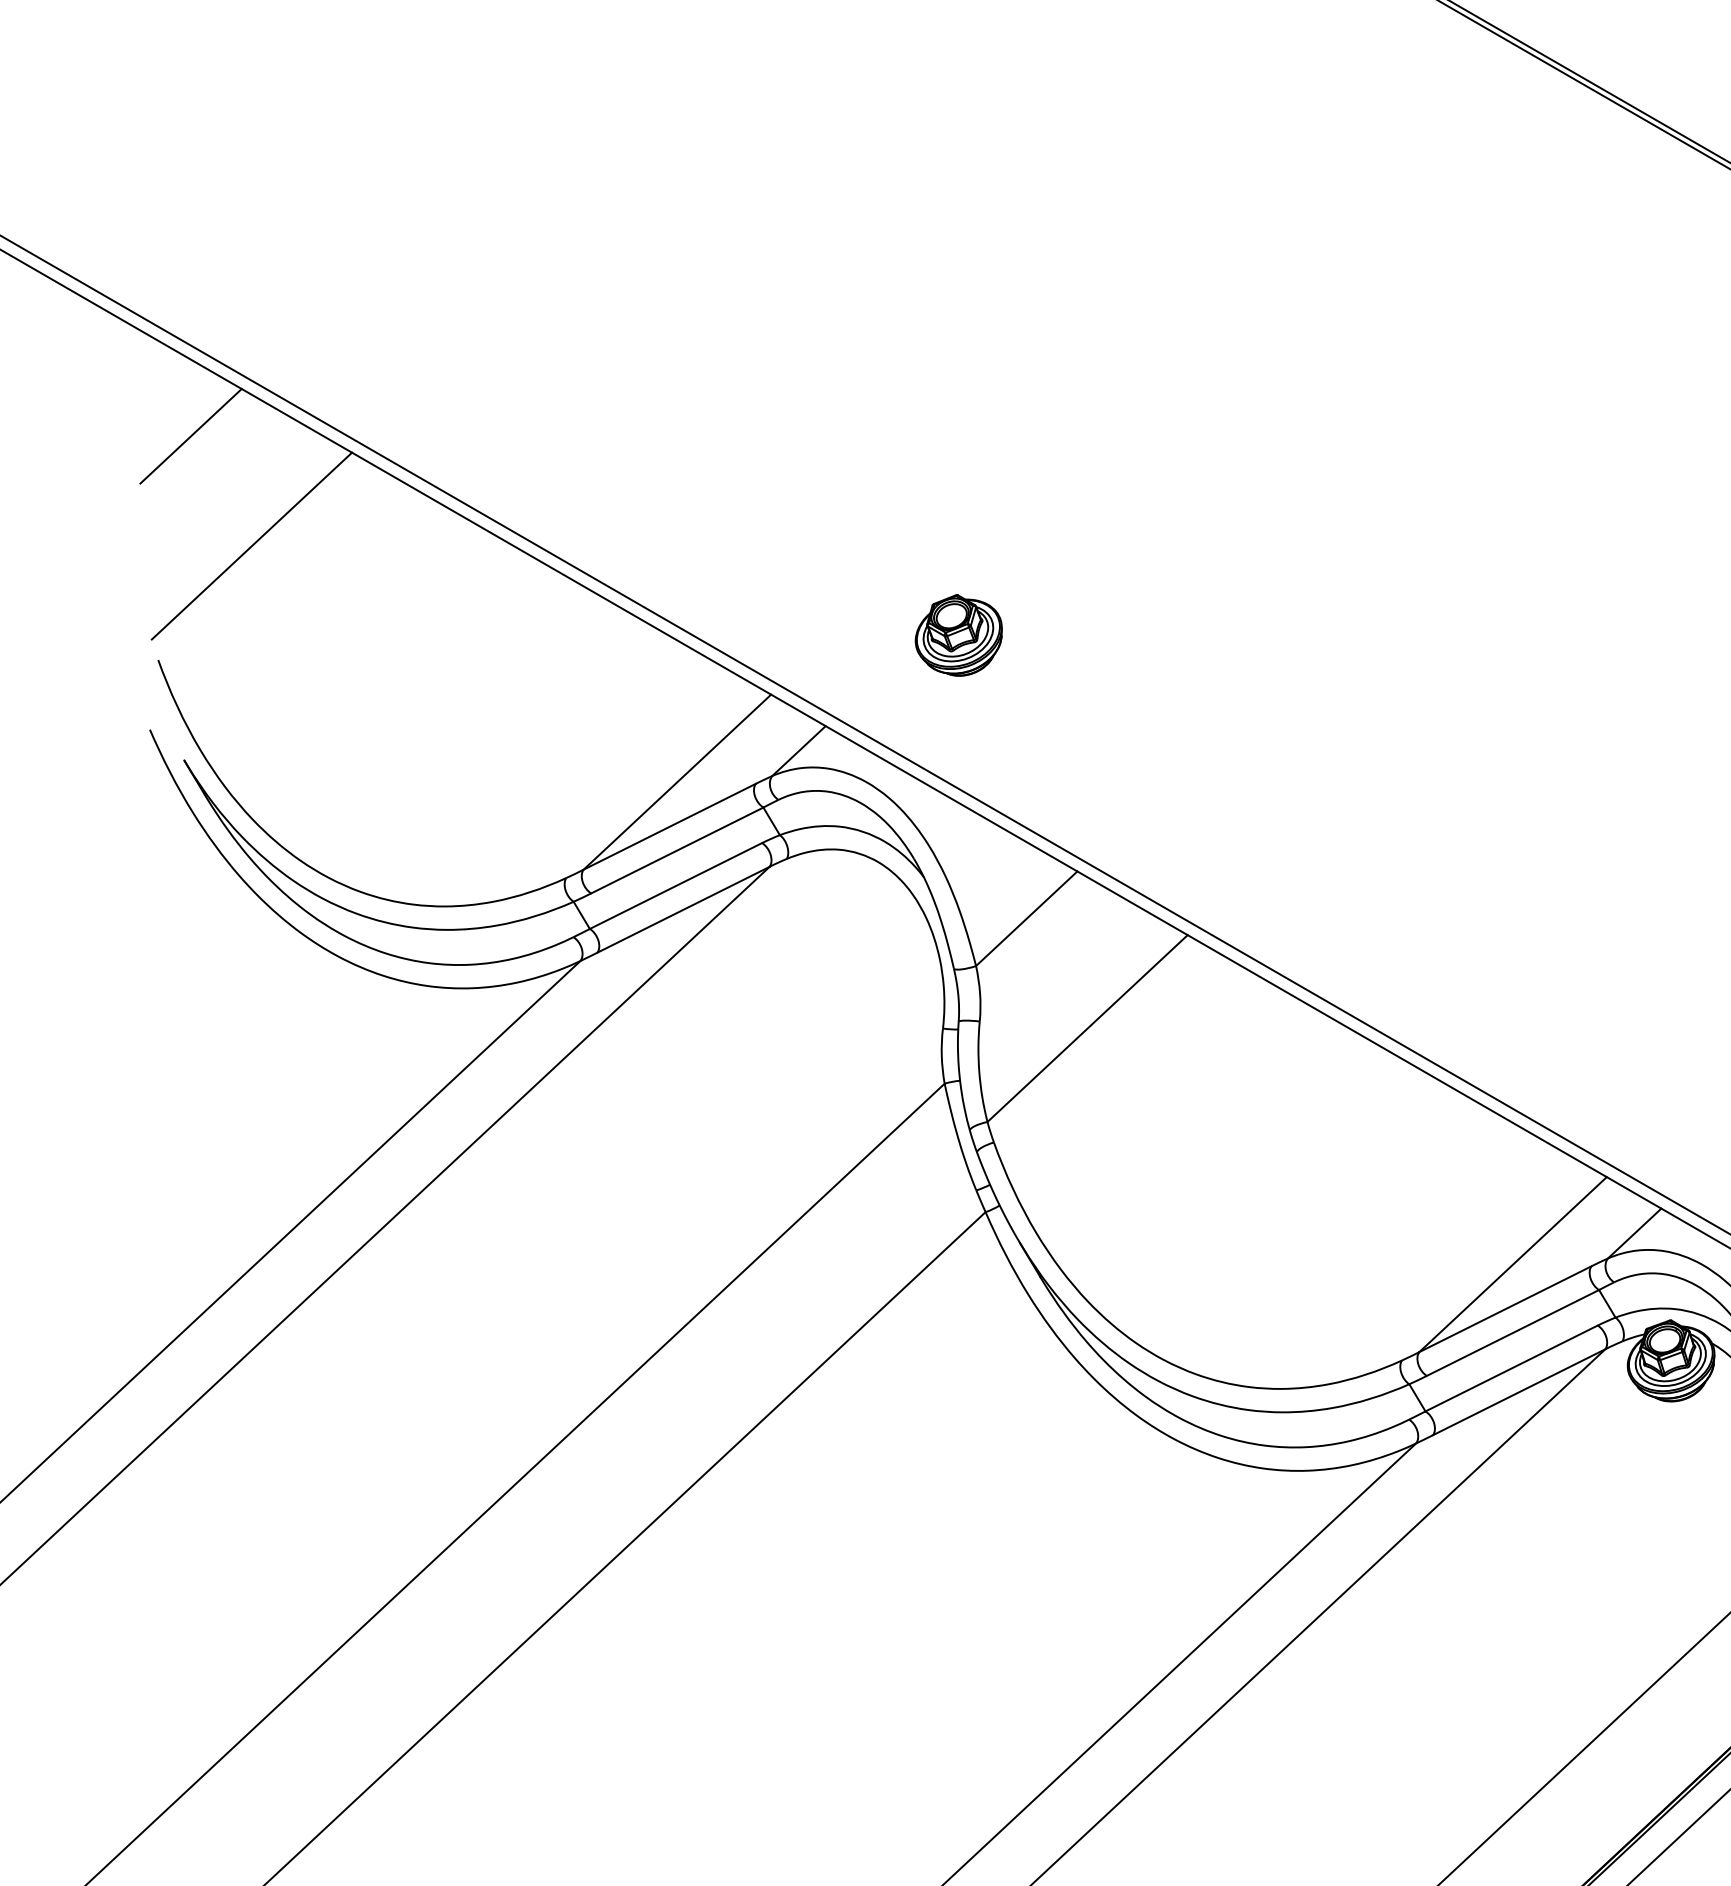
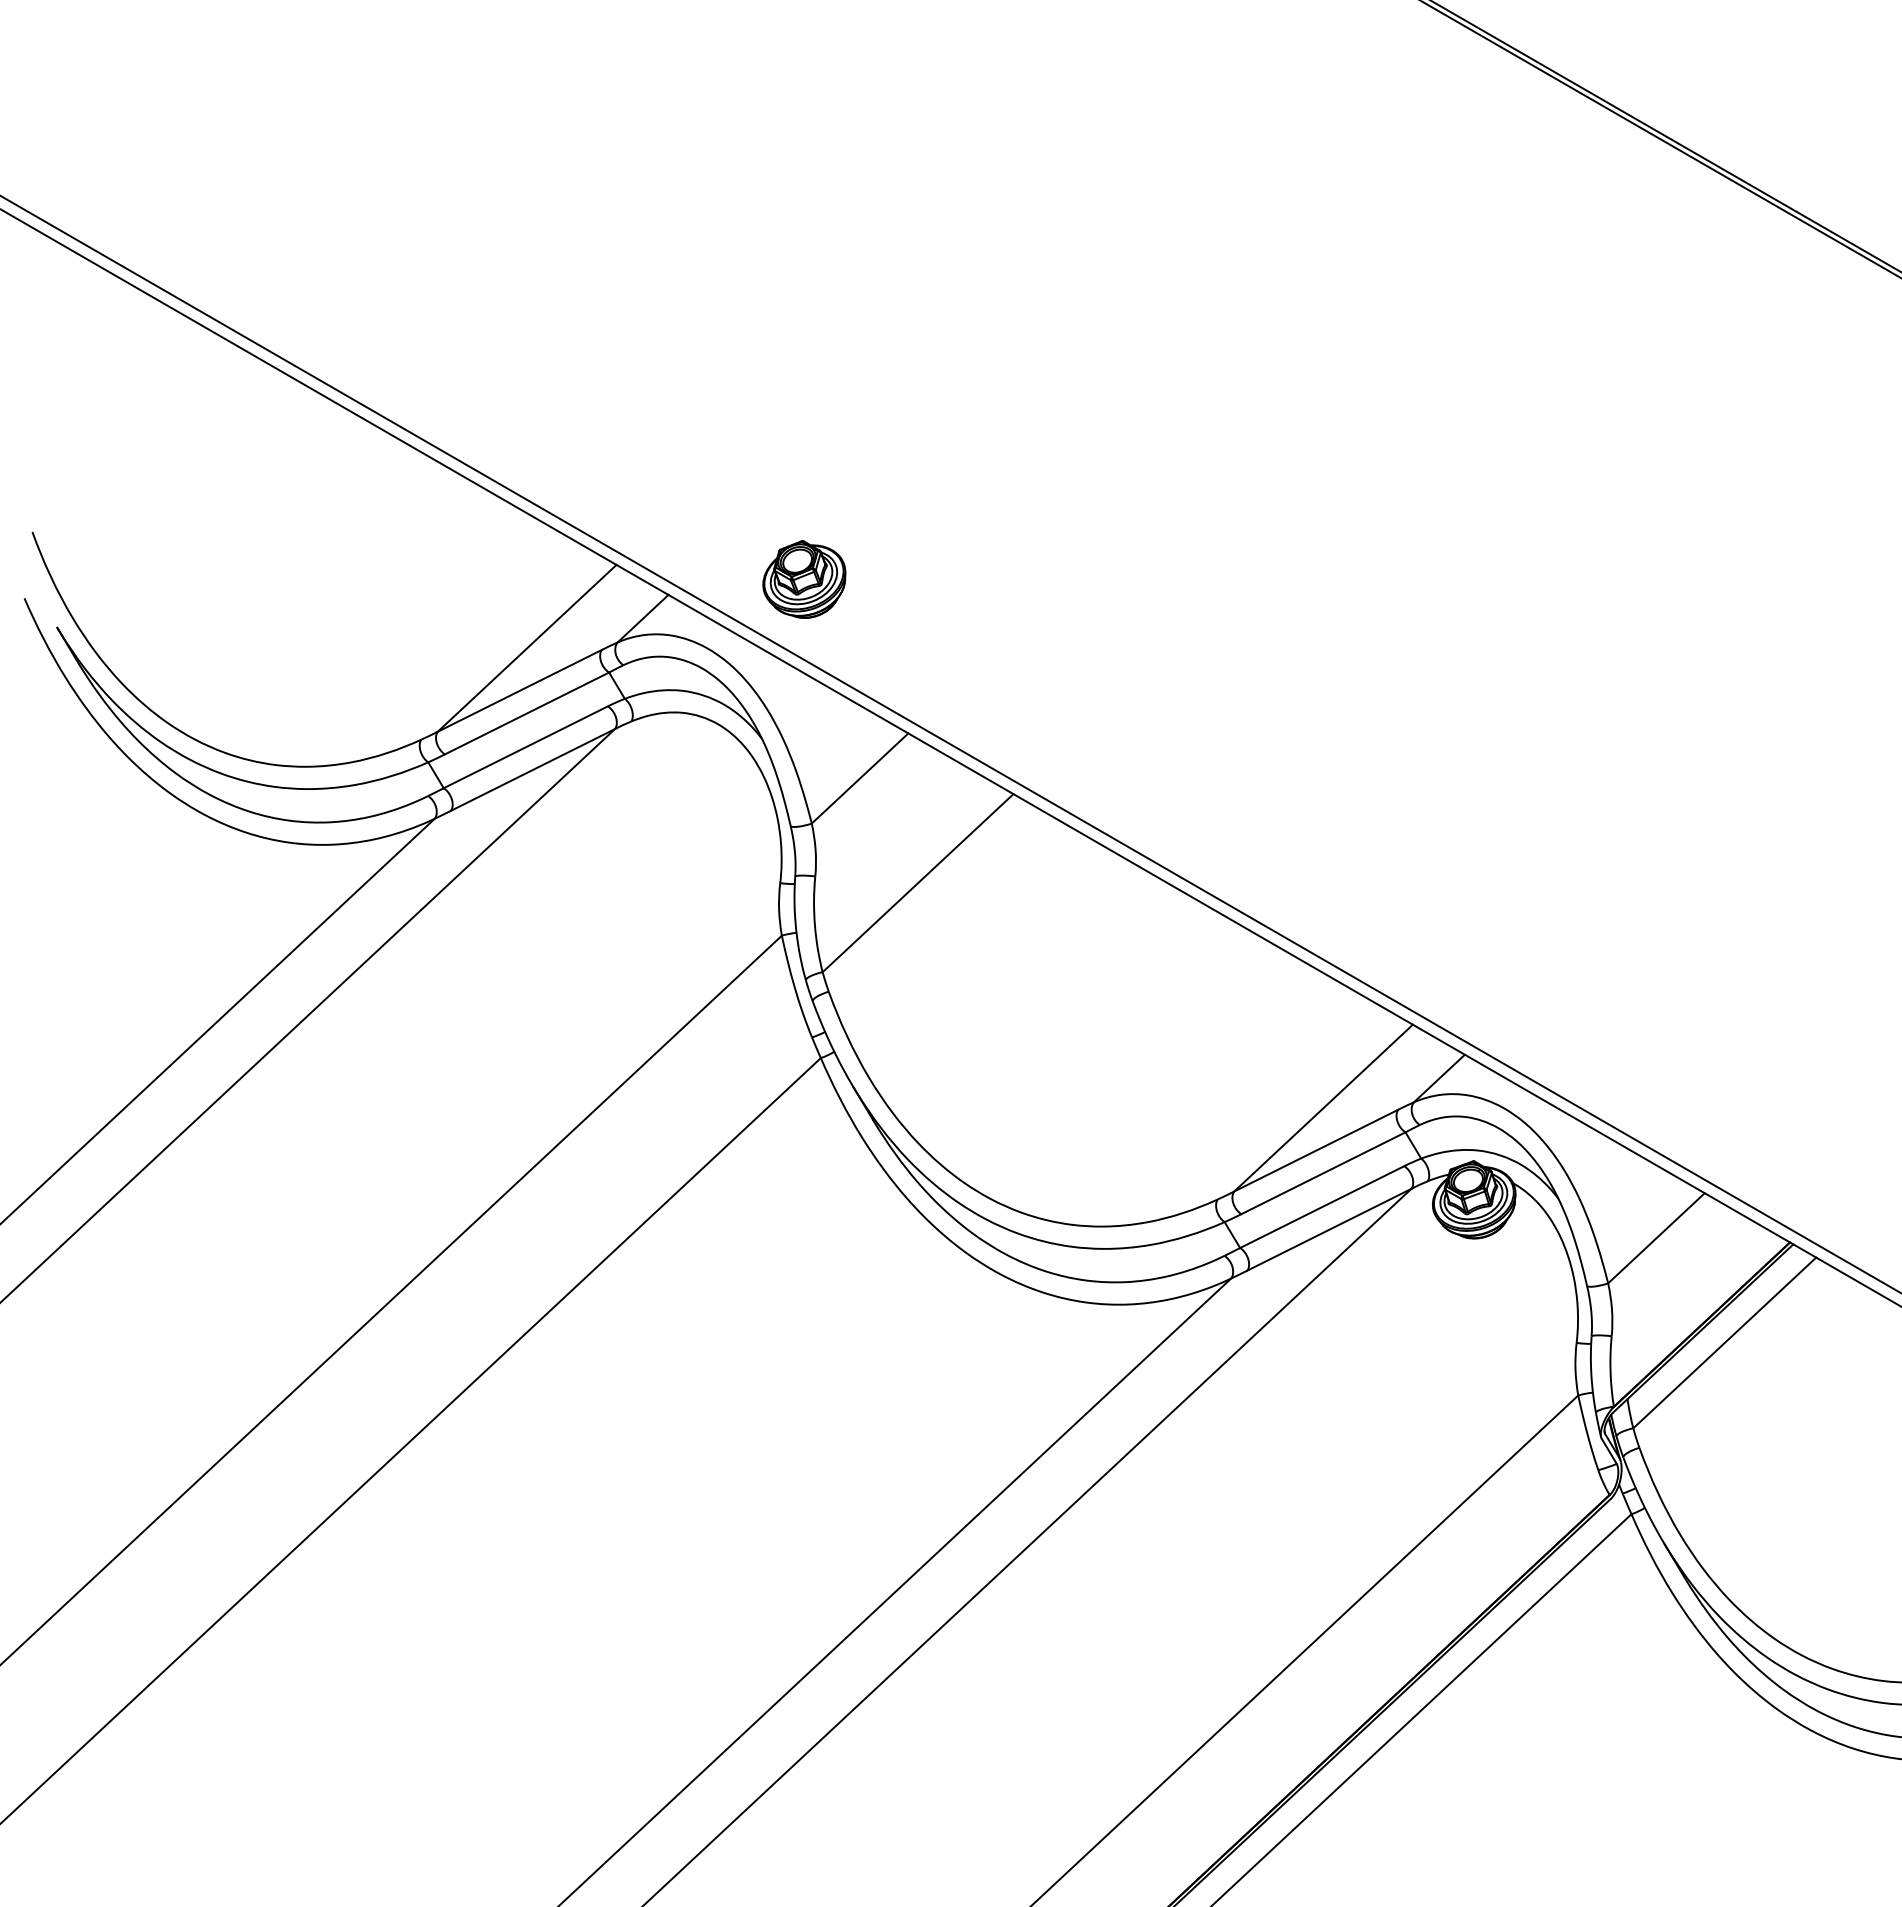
line: (190, 436) -> (63, 318), removed
line: (251, 546) -> (121, 423), removed
part: (958, 635) -> (804, 579), moved

